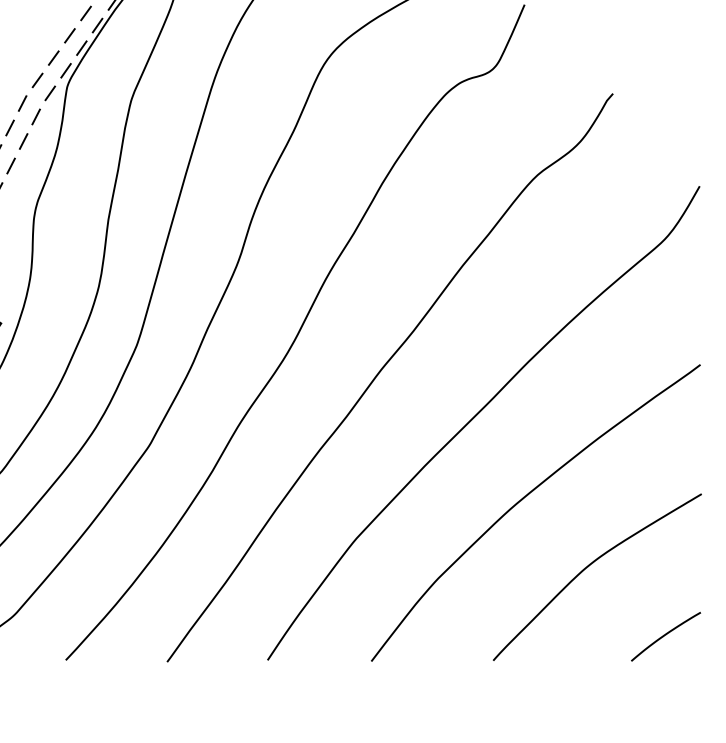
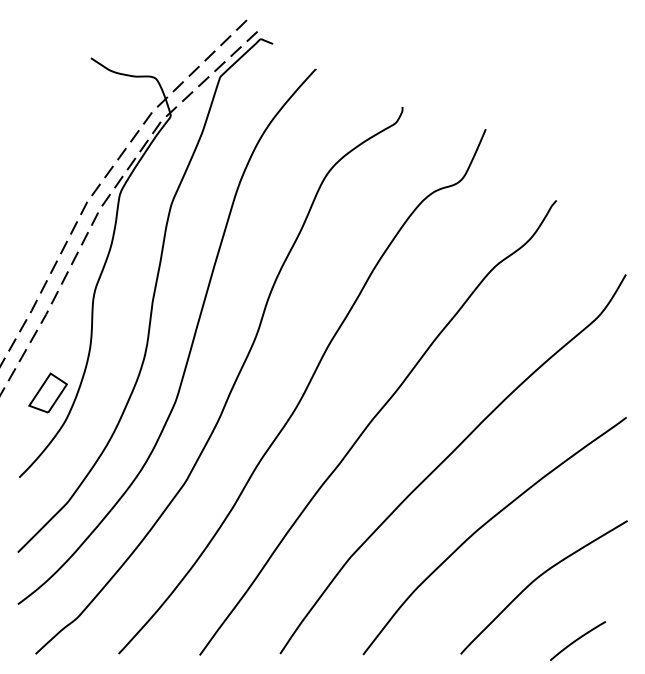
curve: (666, 634) -> (578, 639), moved

